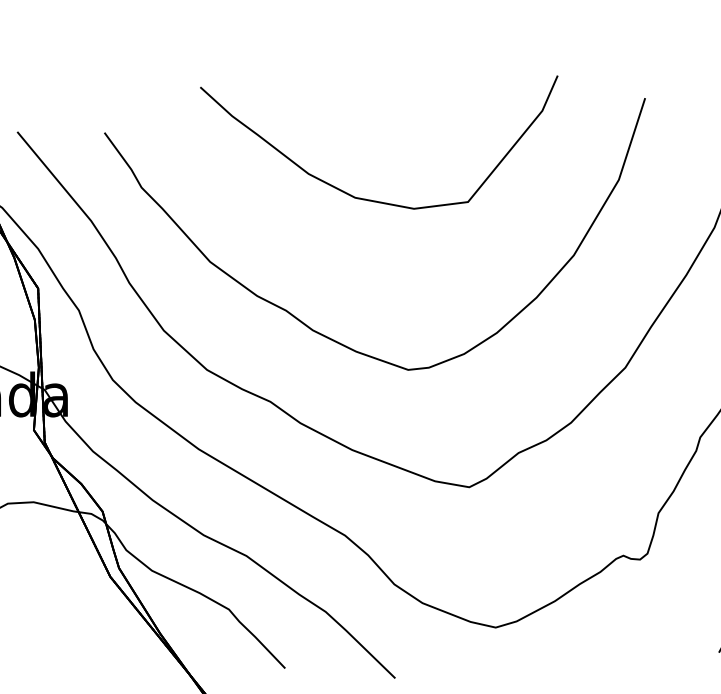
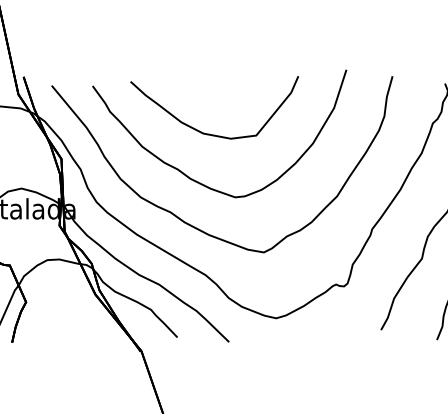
curve: (368, 197) -> (209, 133), moved

